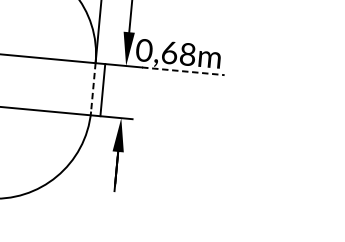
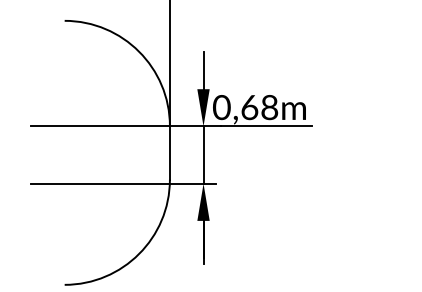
line: (184, 71) -> (267, 126), dashed -> solid
line: (93, 86) -> (169, 152), dashed -> solid
line: (102, 89) -> (203, 154), moved

